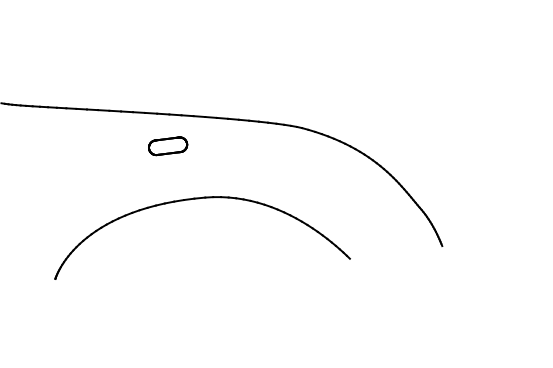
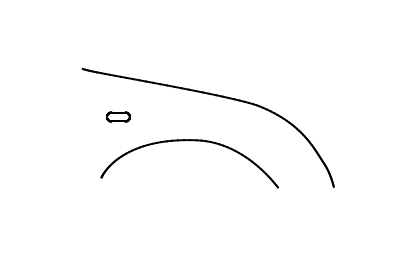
part: (168, 145) -> (118, 116), moved

